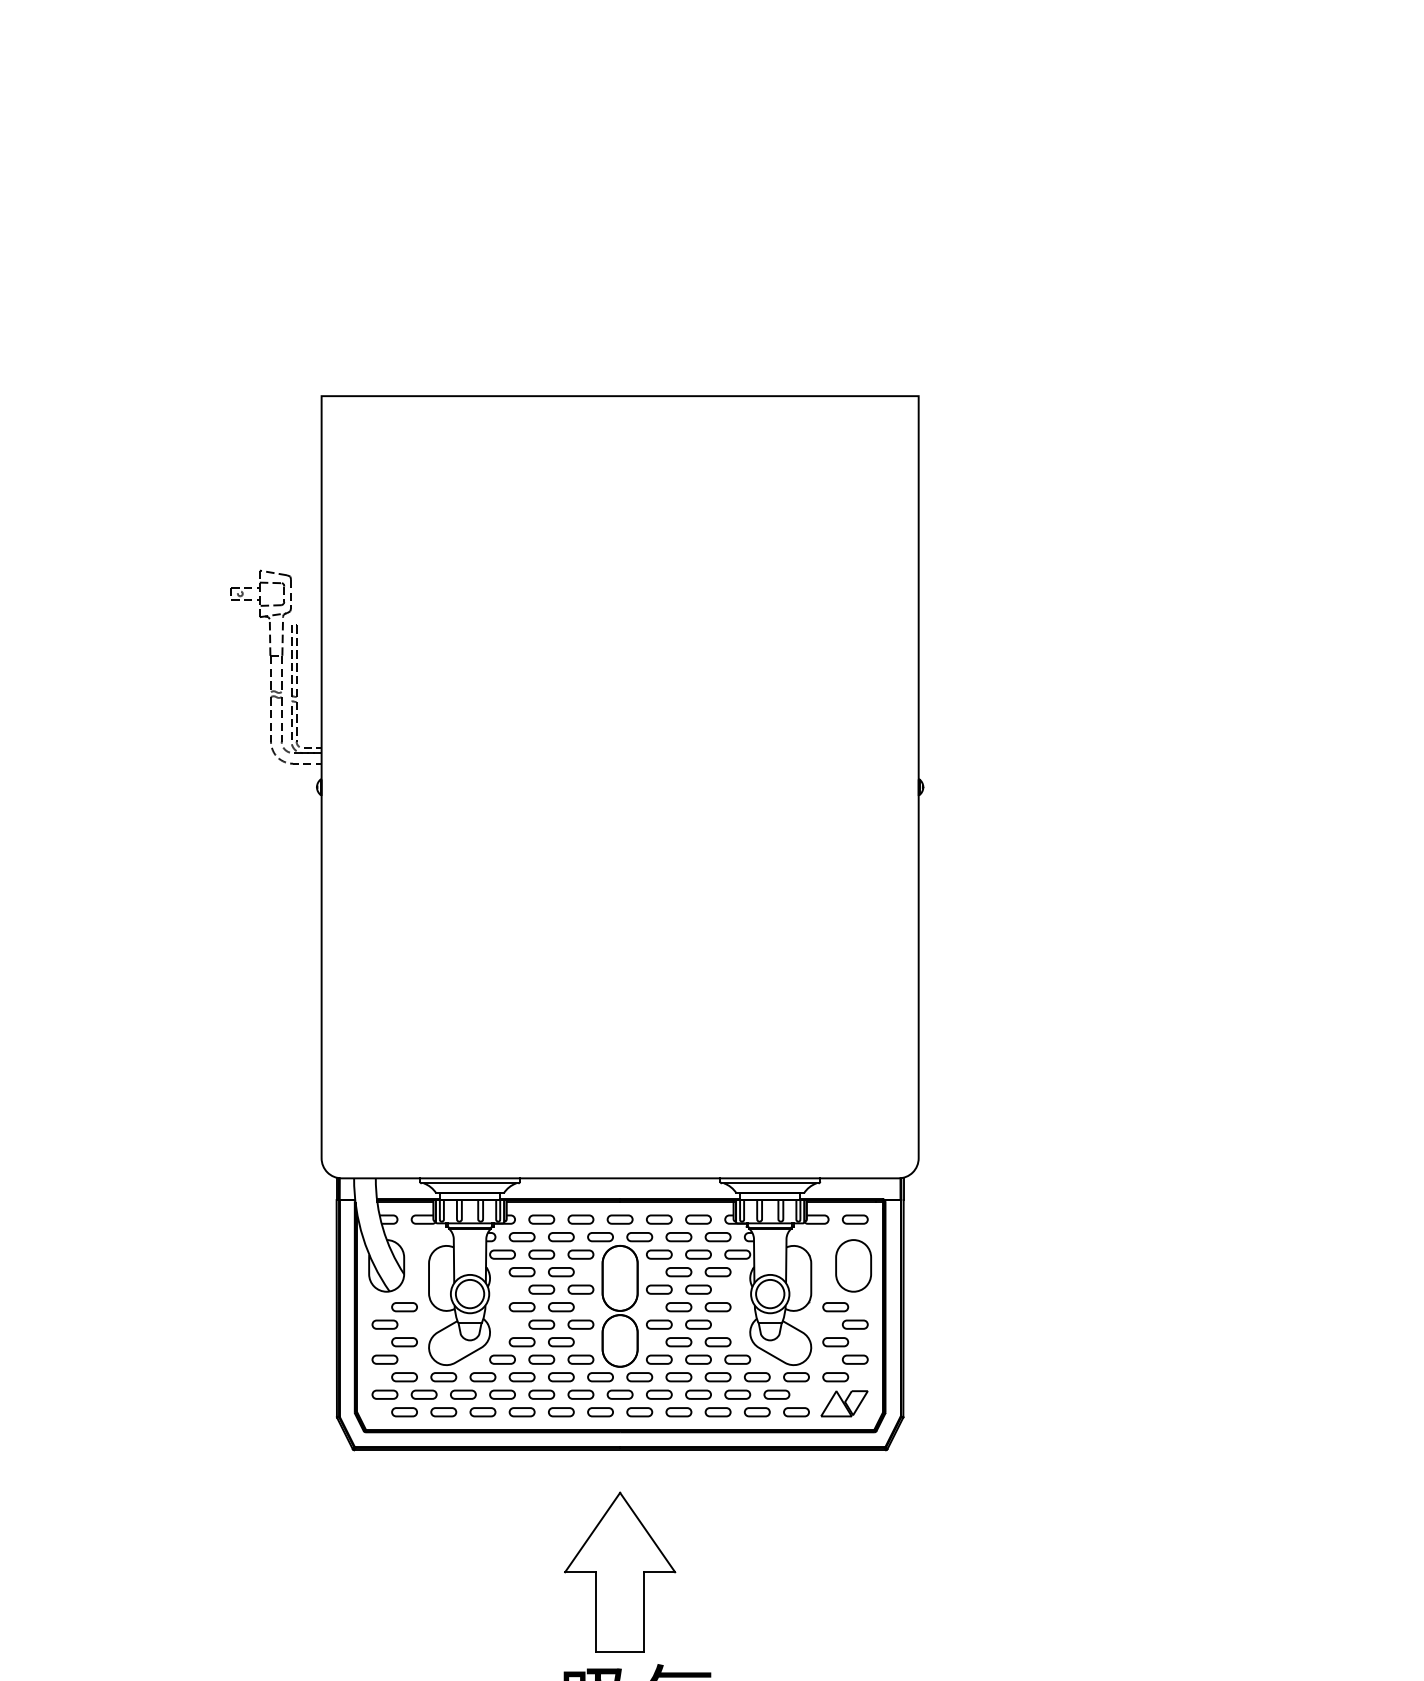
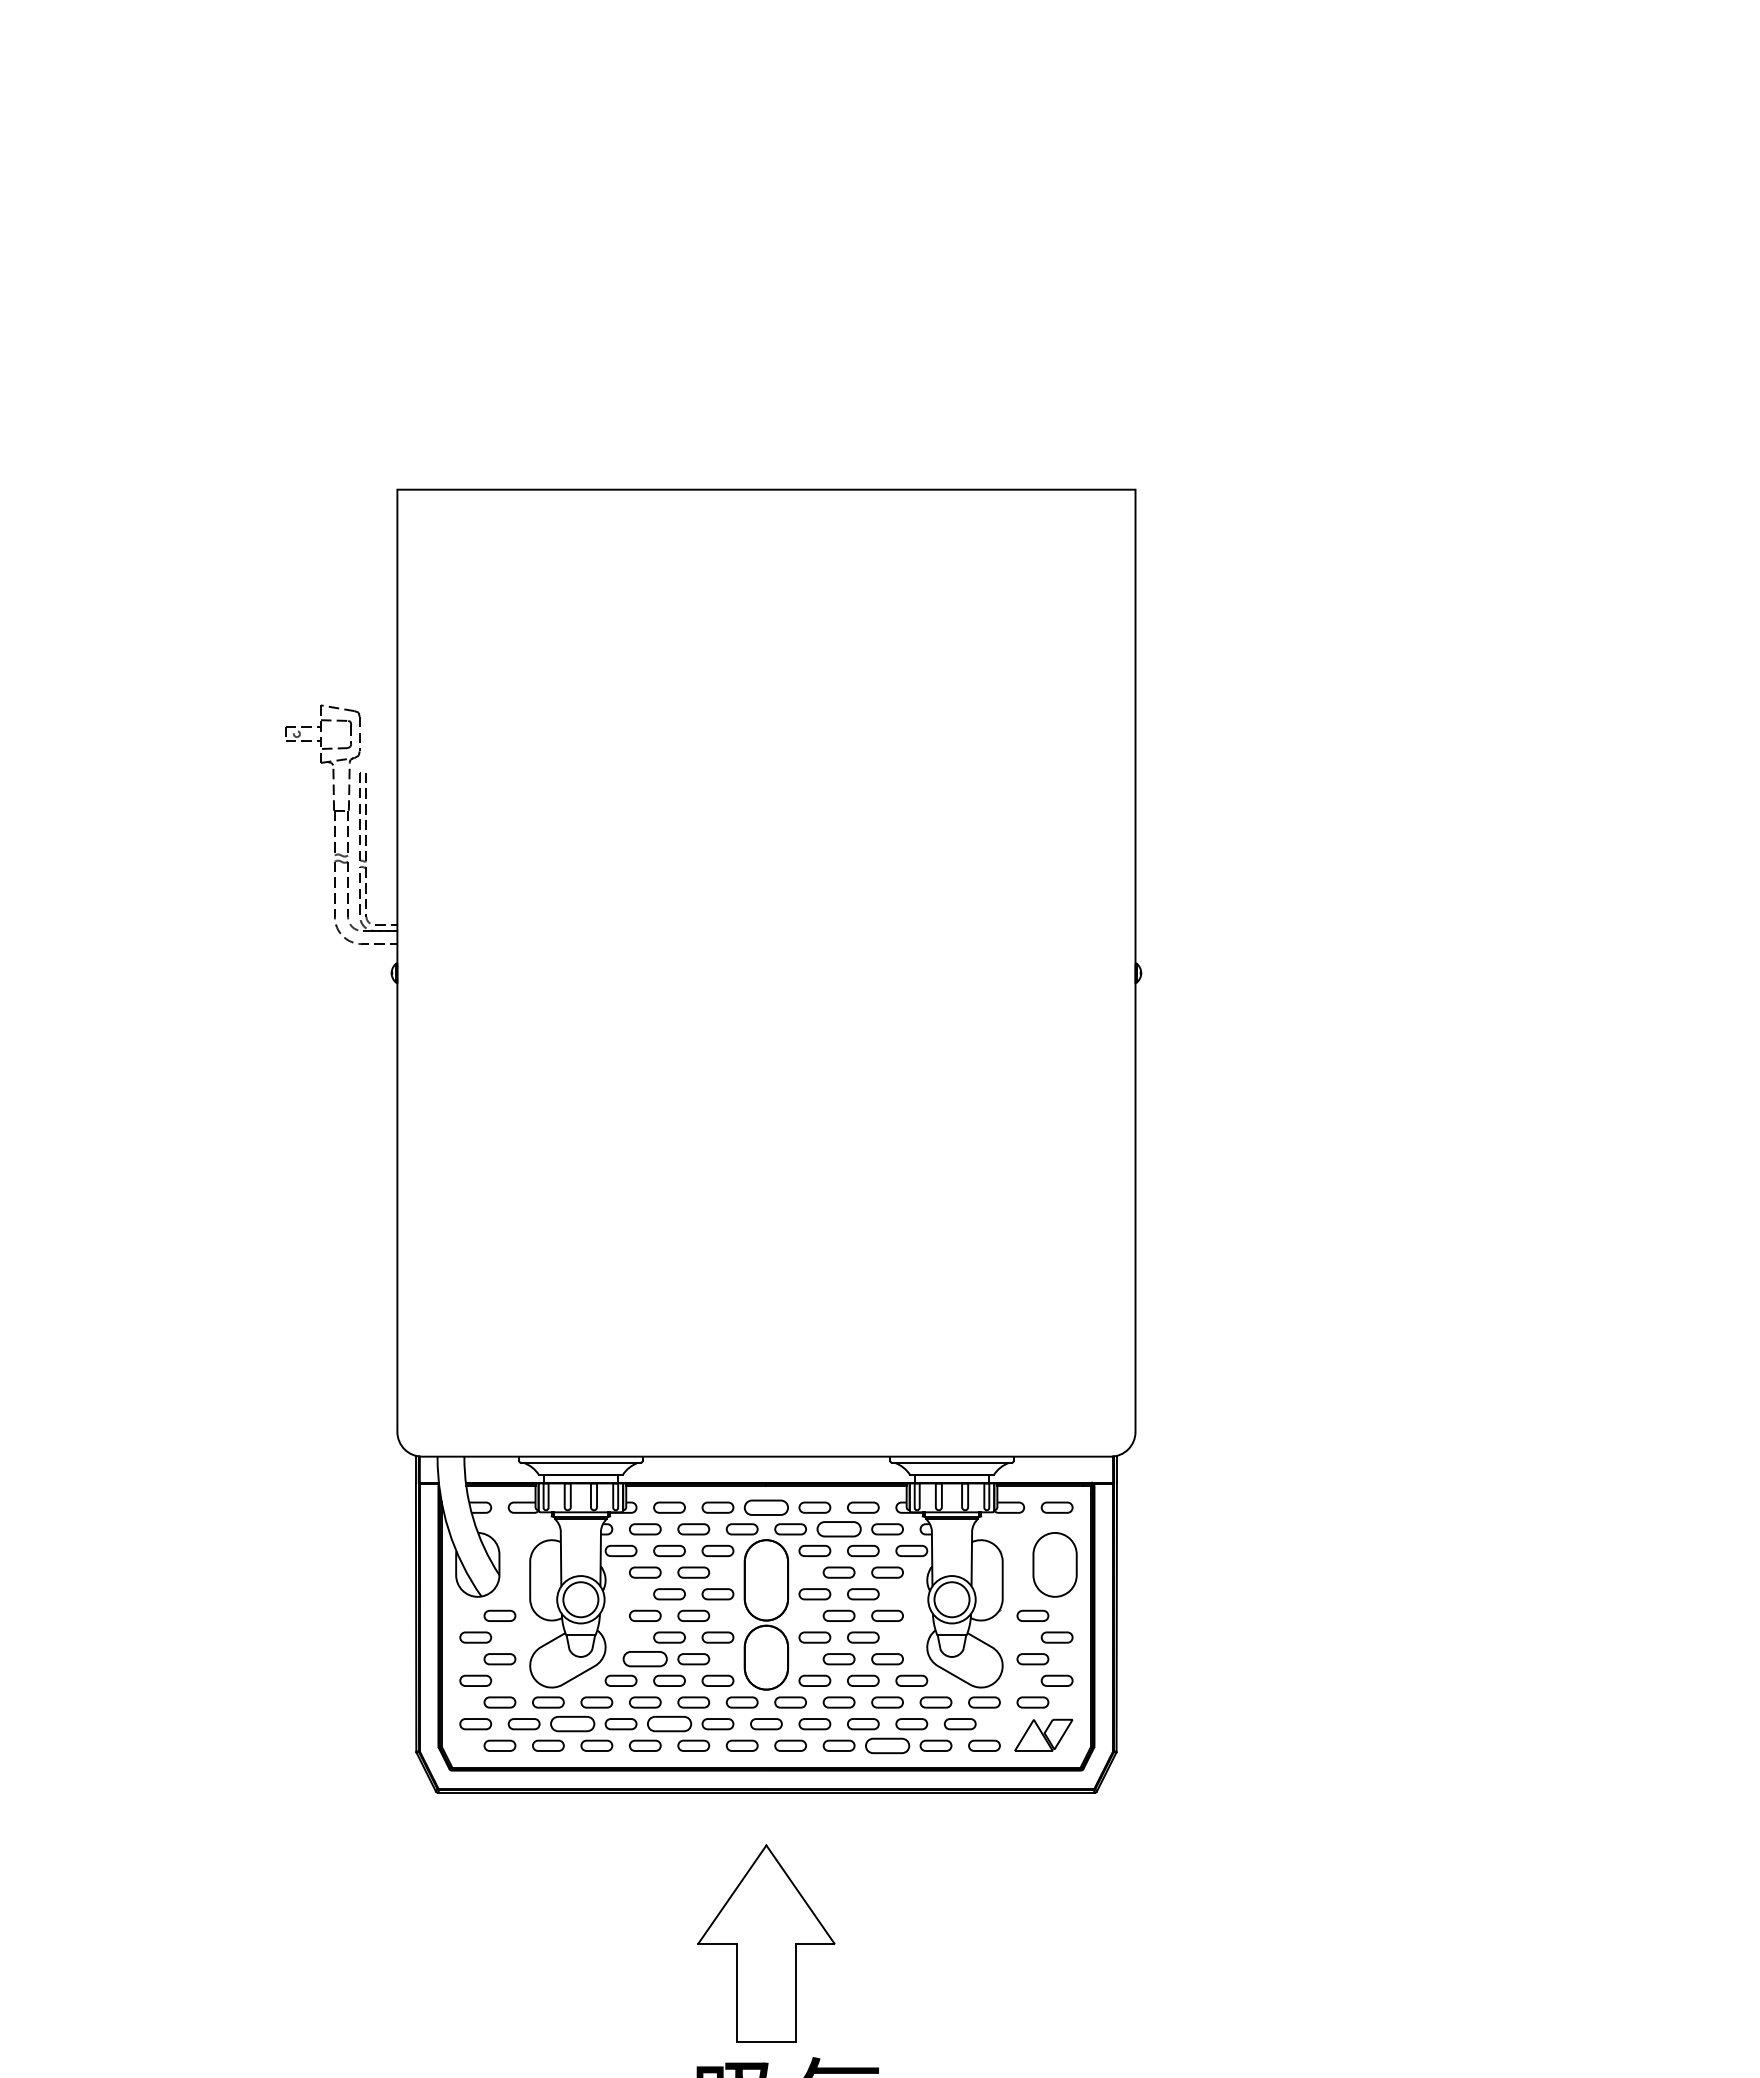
part: (620, 1219) -> (766, 1507), size x1.4
part: (678, 1237) -> (838, 1529), size x1.4
part: (522, 1342) -> (645, 1659), size x1.4
part: (463, 1395) -> (572, 1724), size x1.4
part: (541, 1395) -> (669, 1724), size x1.4
part: (718, 1411) -> (887, 1745), size x1.4

